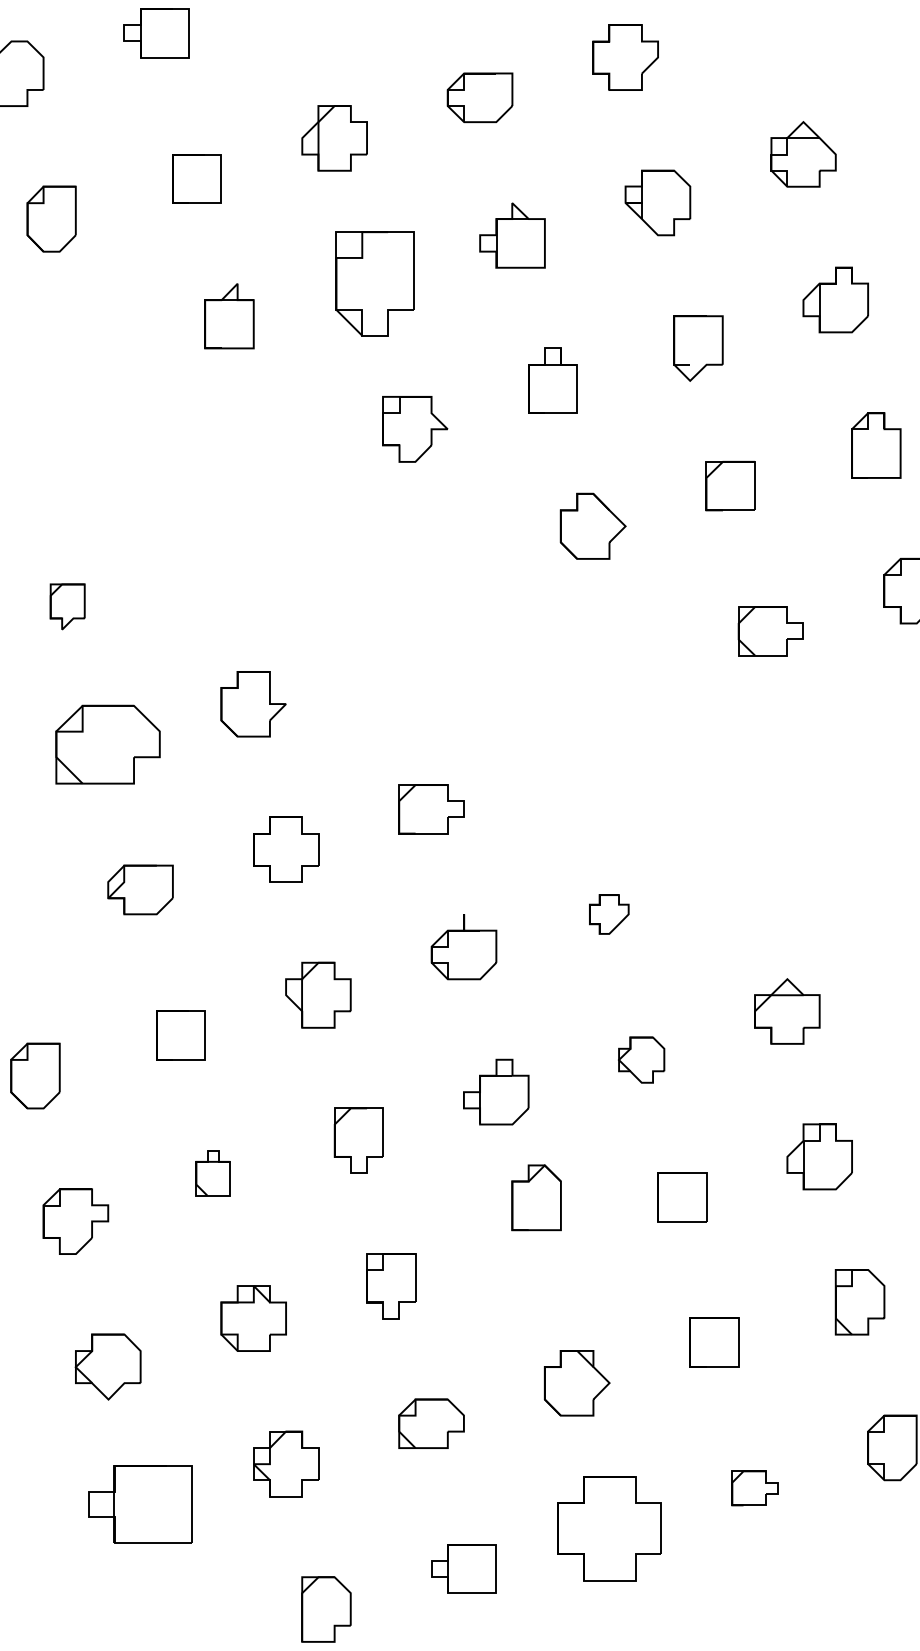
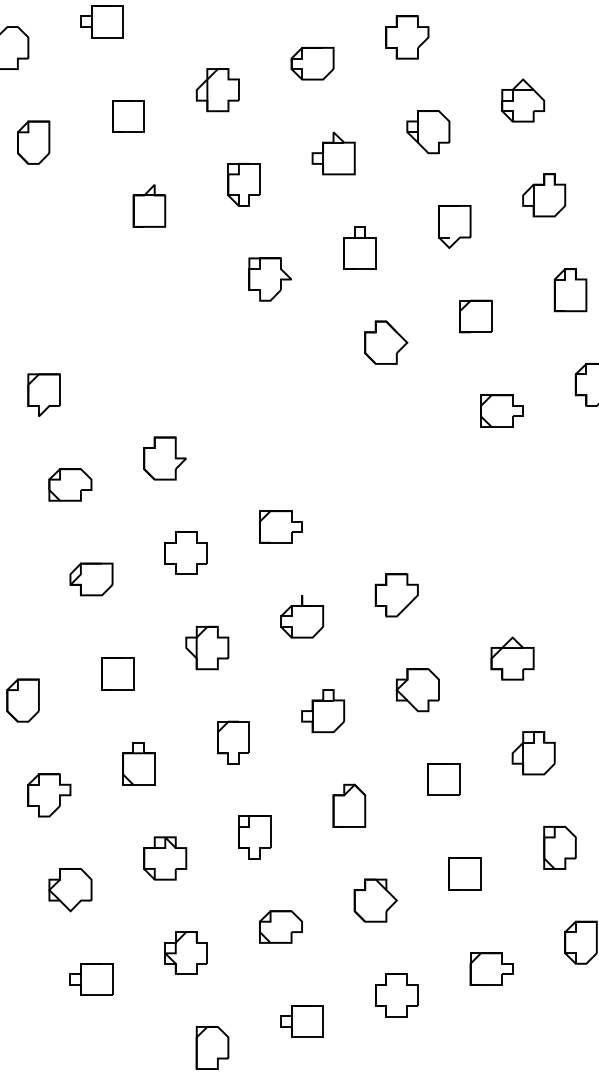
part: (373, 283) -> (243, 184), size x0.62
part: (66, 605) -> (43, 394), size x1.43
part: (108, 744) -> (70, 484), size x0.62
part: (608, 914) -> (396, 595), size x1.67
part: (641, 1060) -> (417, 690), size x1.43
part: (212, 1172) -> (138, 763), size x1.43
part: (536, 1197) -> (349, 805), moved
part: (754, 1487) -> (491, 968), size x1.43
part: (140, 1504) -> (91, 979), size x0.62
part: (608, 1528) -> (396, 995), size x0.62

